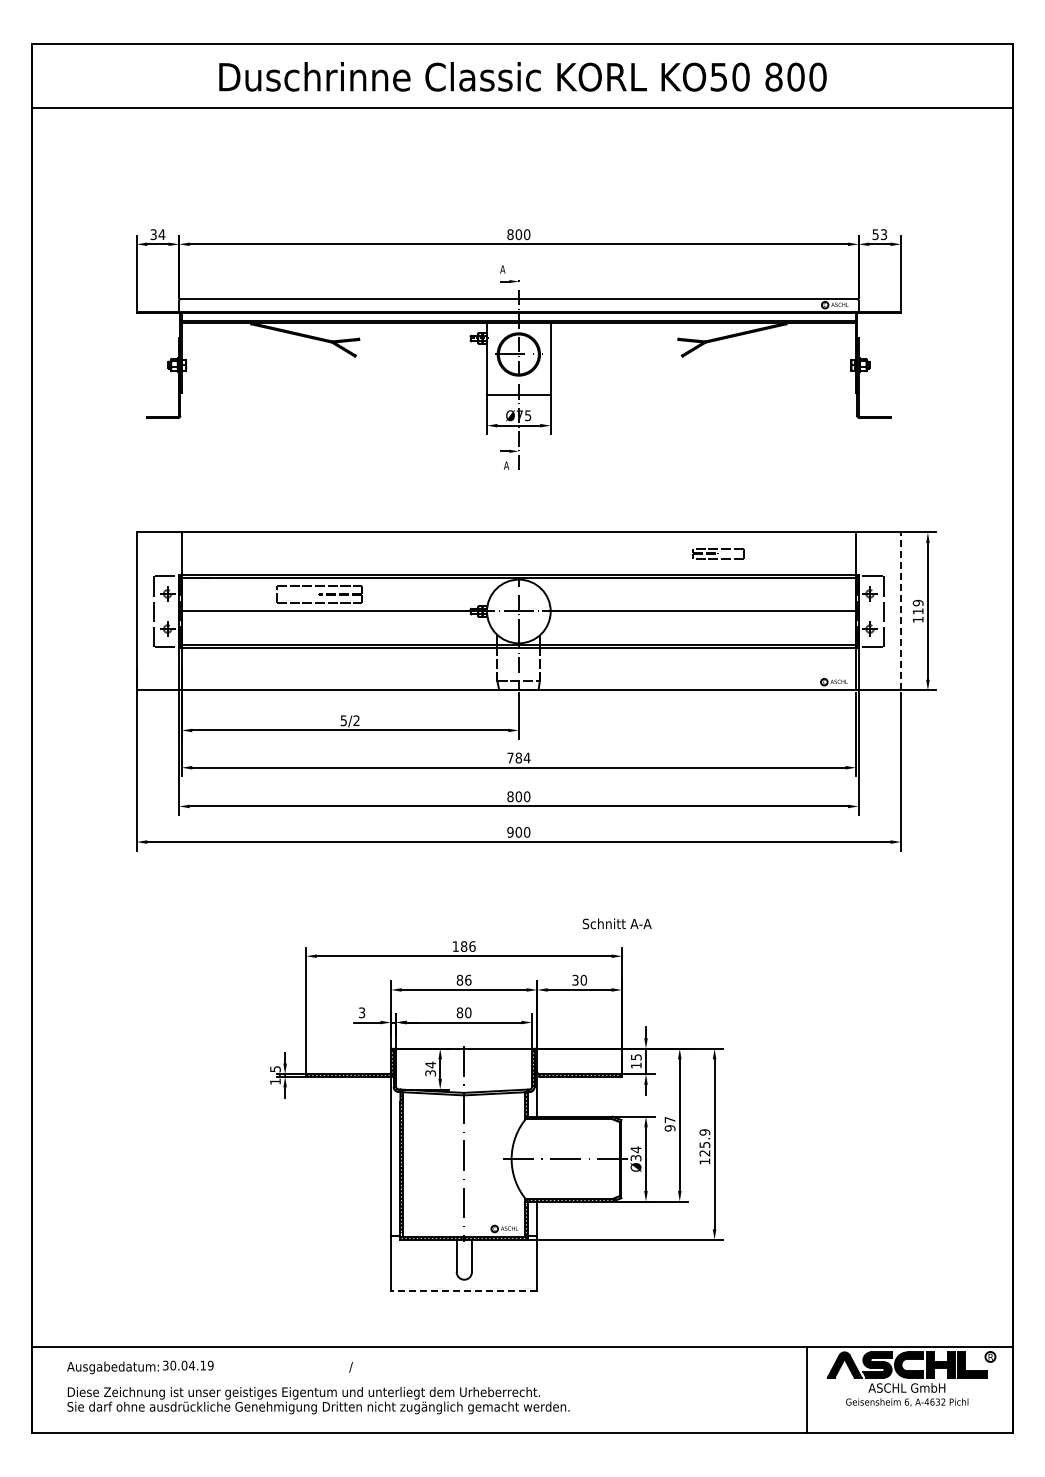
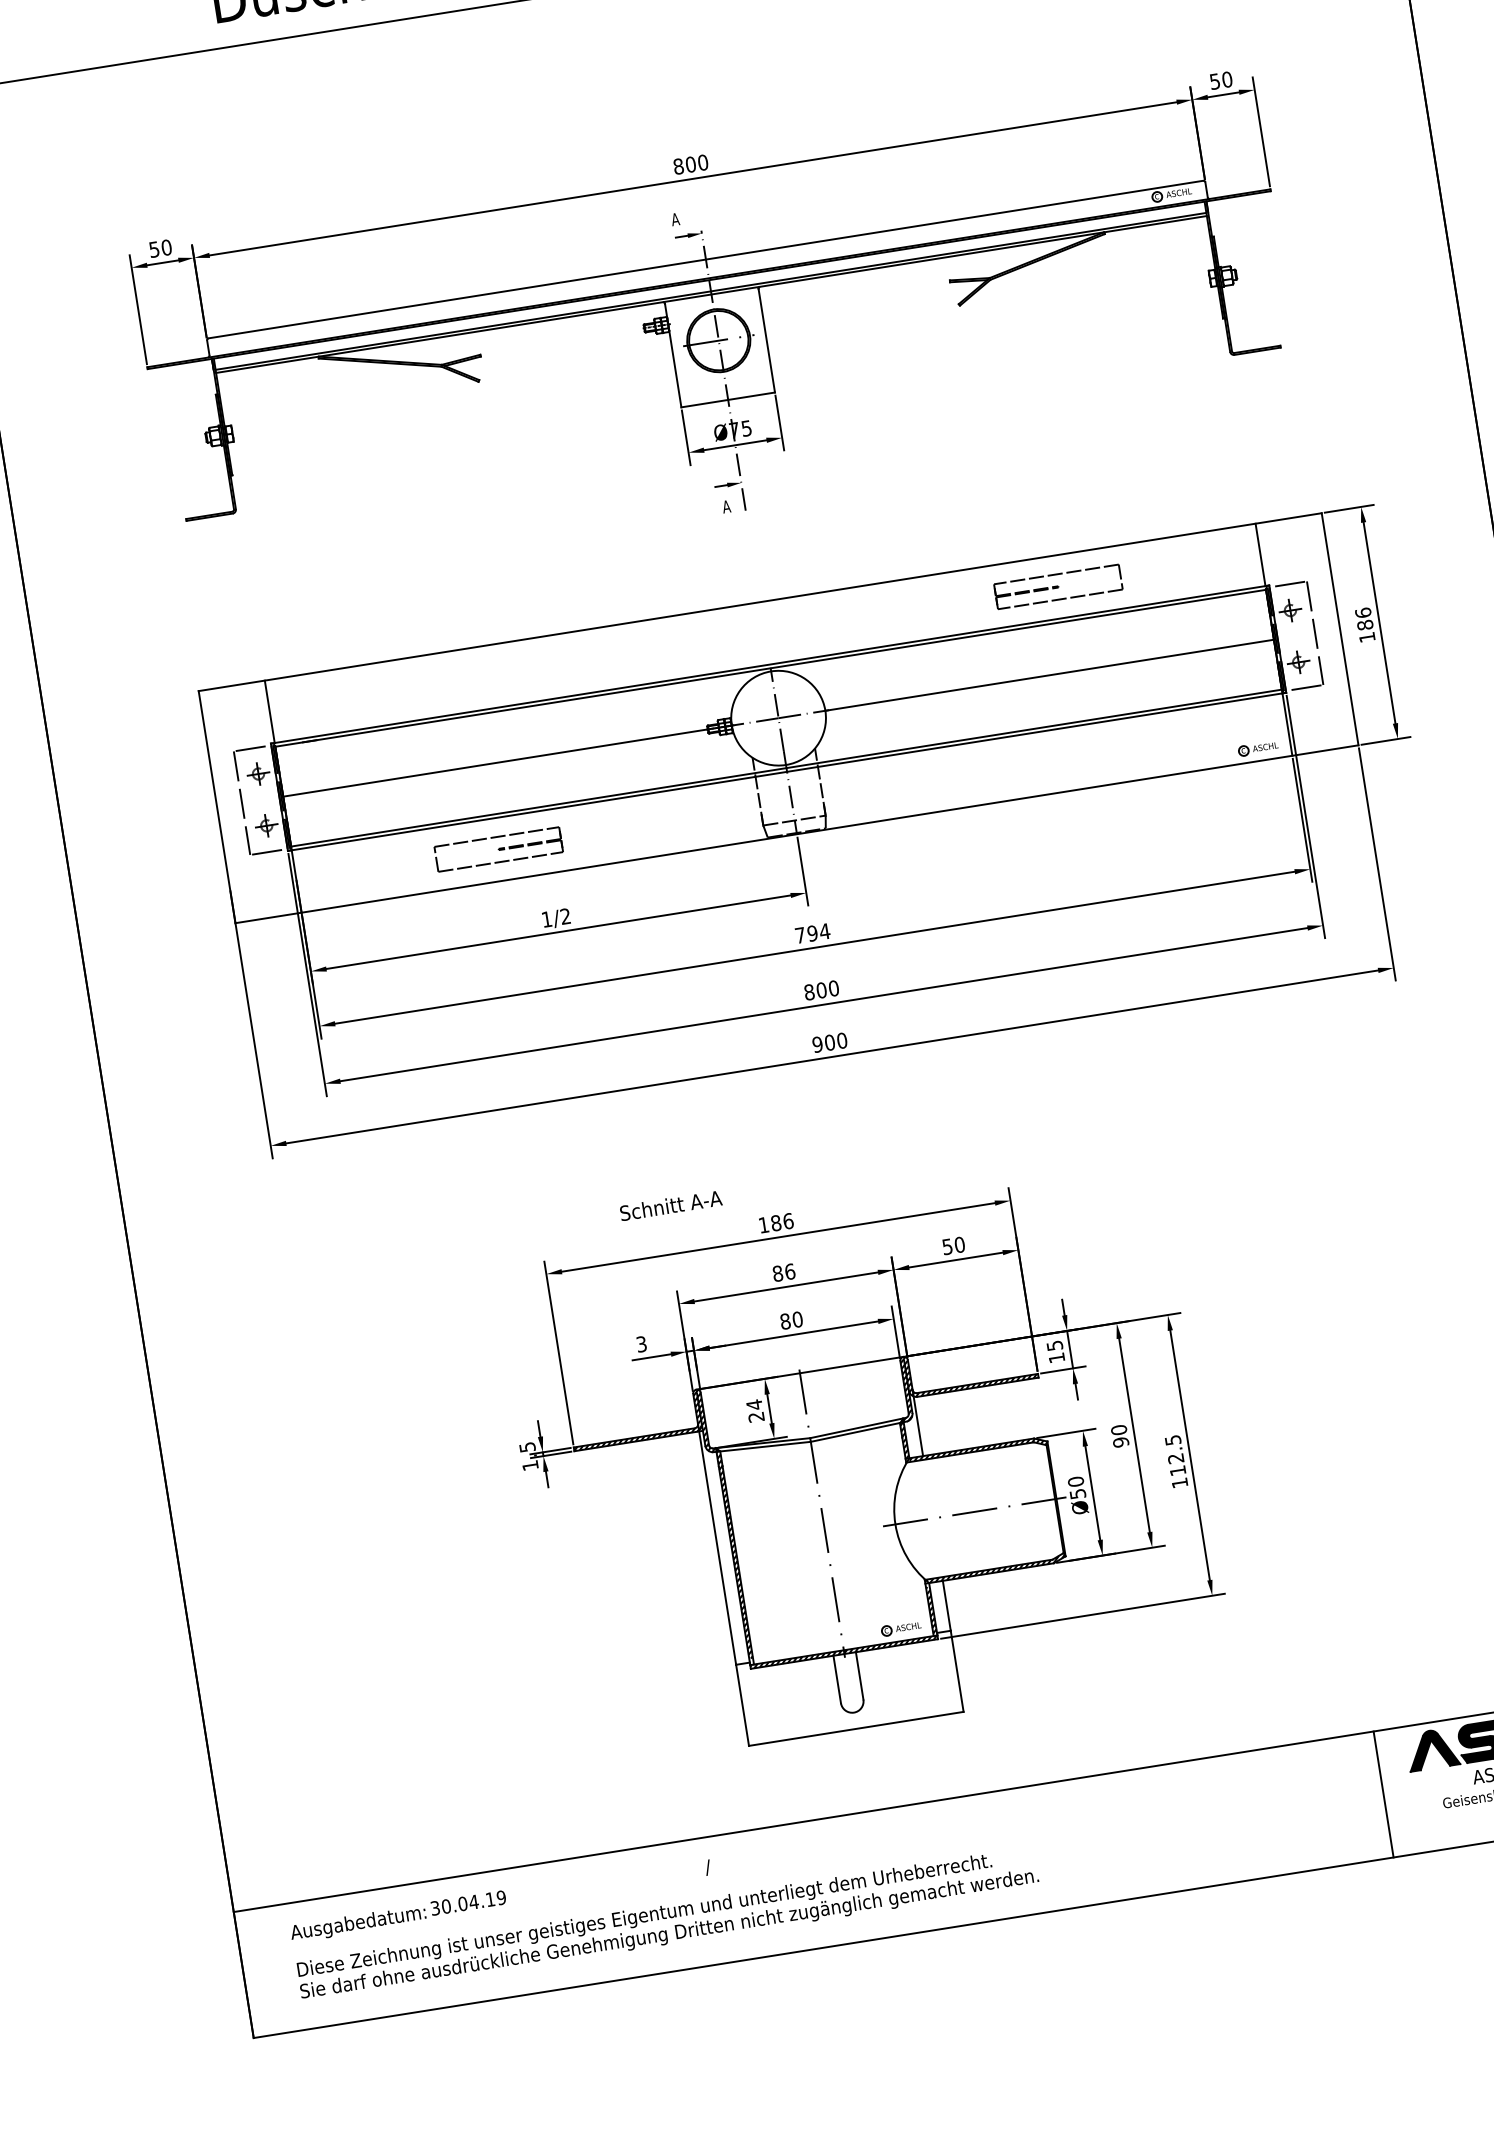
text: (157, 234) -> (160, 248), 34 -> 50
text: (883, 234) -> (1226, 79), 53 -> 50
part: (718, 553) -> (1058, 586), size x1.67
part: (319, 594) -> (499, 849), moved
text: (917, 606) -> (1363, 618), 119 -> 186
line: (901, 611) -> (1340, 629), dashed -> solid
text: (343, 720) -> (546, 919), 5/2 -> 1/2
text: (518, 757) -> (812, 932), 784 -> 794
text: (616, 923) -> (669, 1205), moved
text: (575, 979) -> (947, 1245), 30 -> 50
text: (430, 1073) -> (756, 1417), 34 -> 24
text: (669, 1119) -> (1118, 1429), 97 -> 90
text: (704, 1142) -> (1174, 1455), 125.9 -> 112.5
text: (635, 1153) -> (1076, 1487), Ø34 -> Ø50
line: (463, 1290) -> (855, 1728), dashed -> solid

